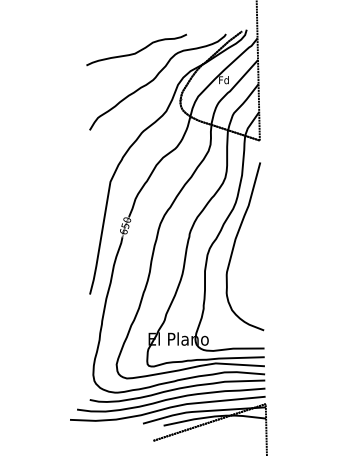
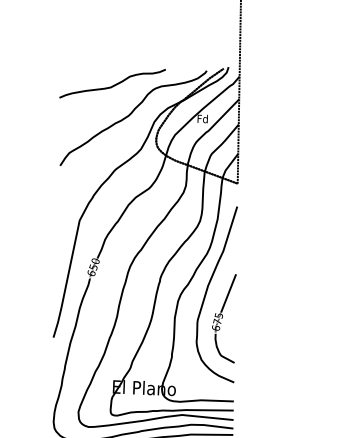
part: (251, 269) -> (223, 318), added

